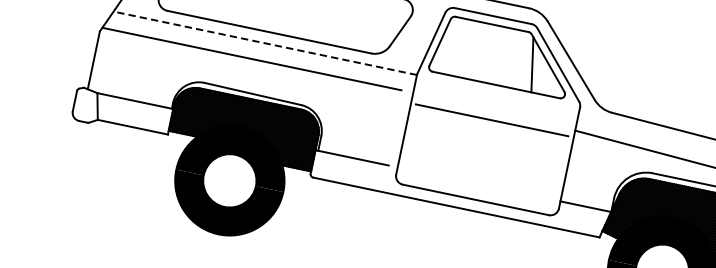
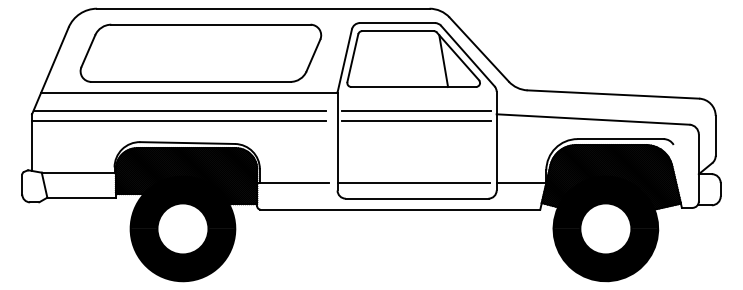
line: (264, 43) -> (188, 93), dashed -> solid
line: (249, 69) -> (179, 120), added
line: (494, 109) -> (416, 110), added
line: (475, 183) -> (413, 183), added

